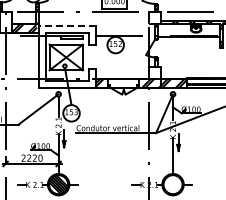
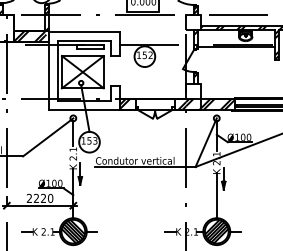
line: (67, 25) -> (84, 32), dashed -> solid
hatch: (172, 184) -> (216, 231), added

